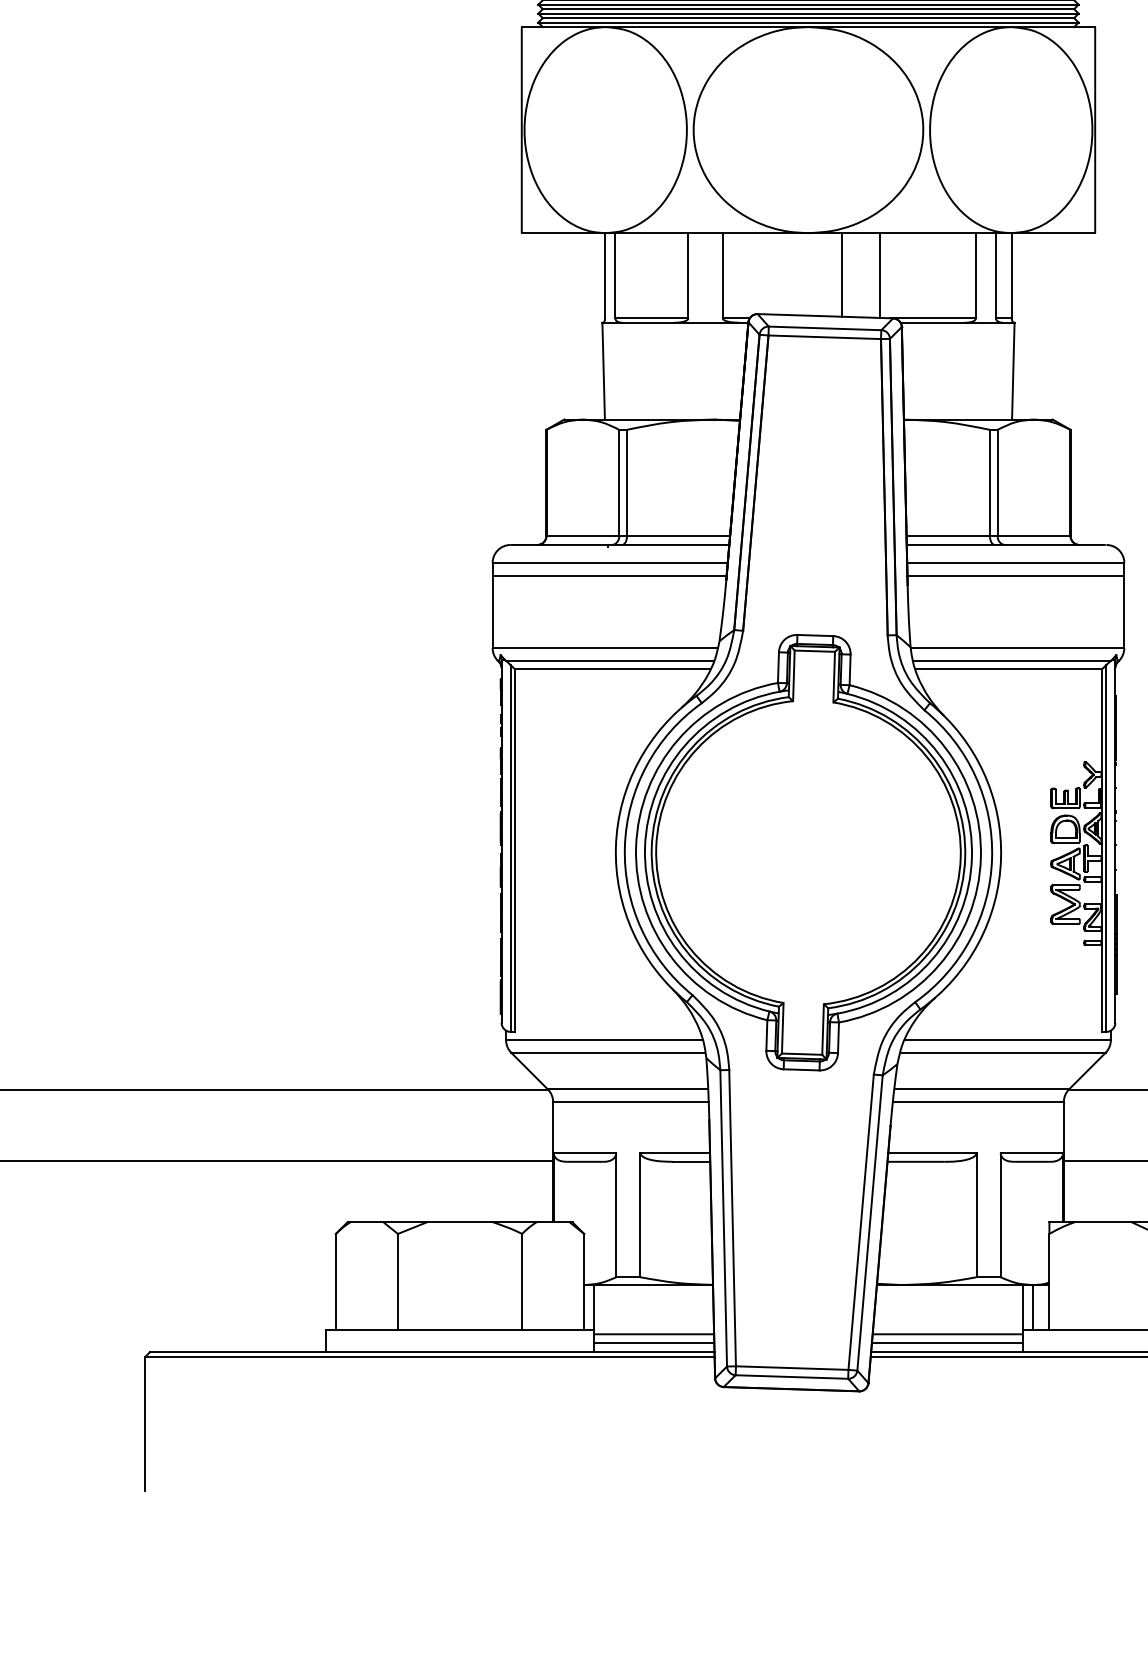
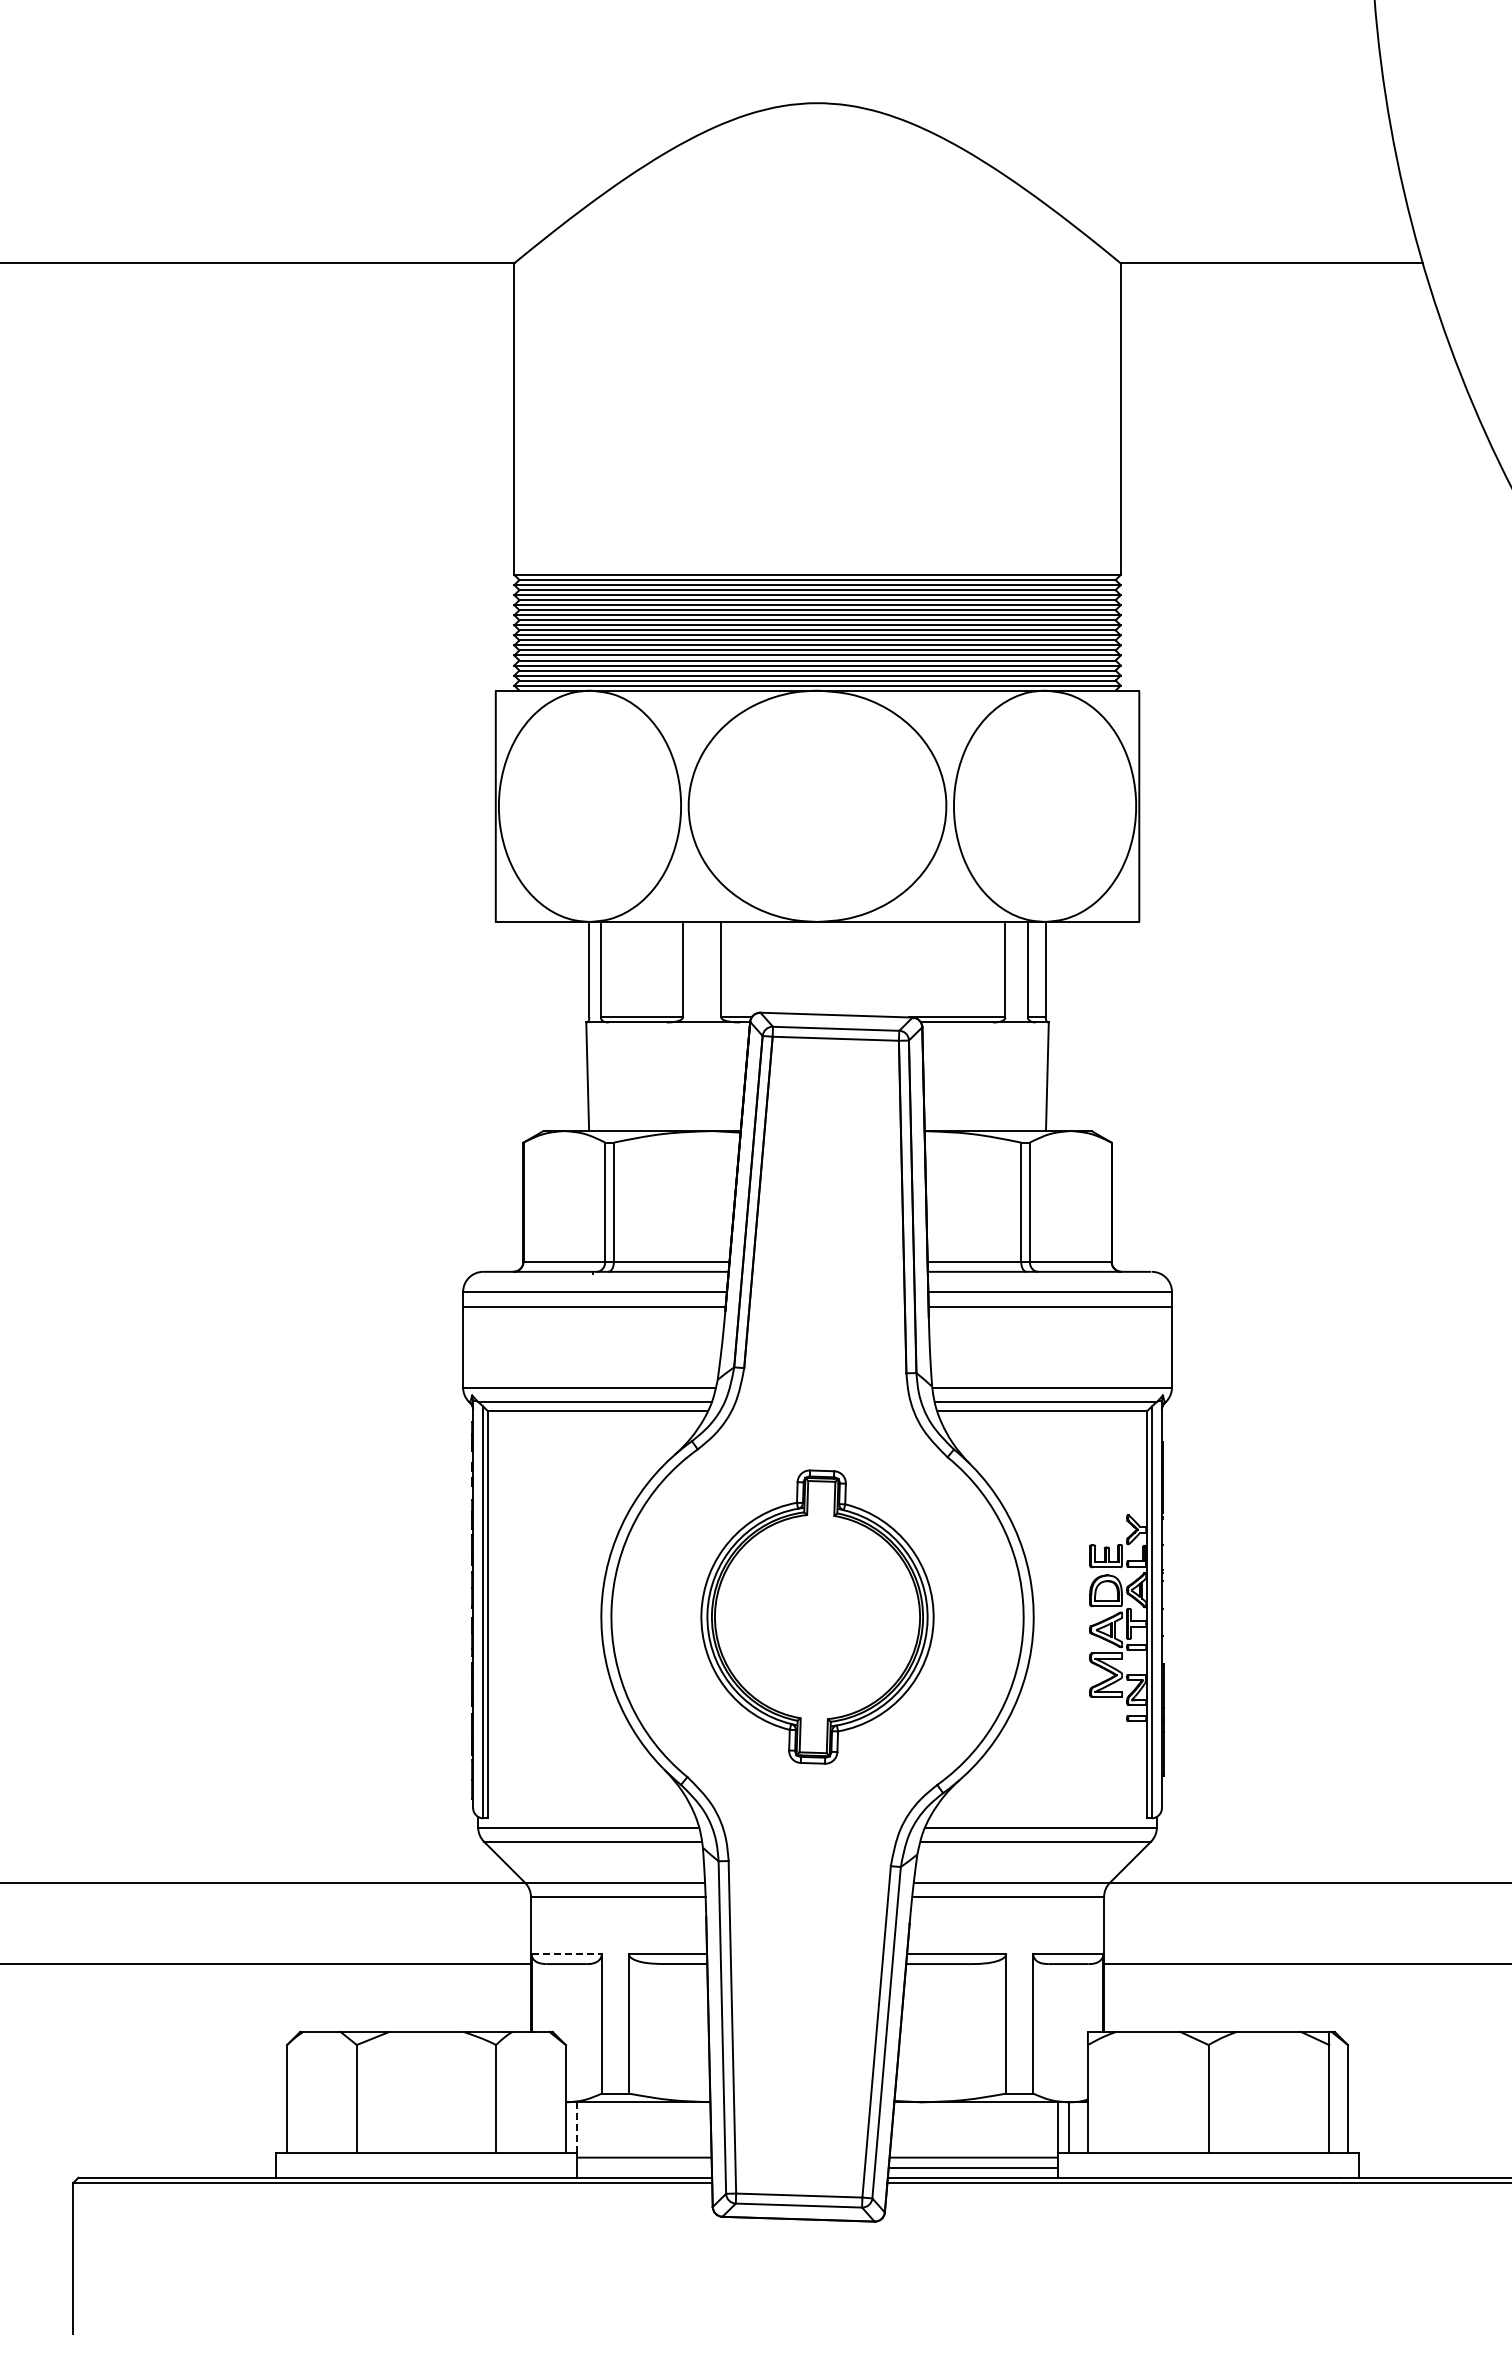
line: (842, 274) -> (855, 968), removed
line: (880, 275) -> (898, 969), removed
part: (808, 852) -> (817, 1616), size x0.6
line: (585, 1153) -> (567, 1954), solid -> dashed
line: (594, 1307) -> (577, 2127), solid -> dashed
line: (654, 1343) -> (644, 2167), removed

